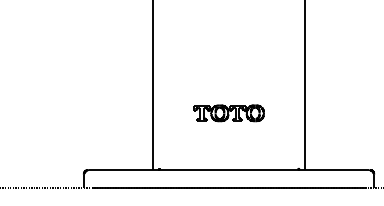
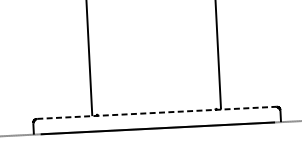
part: (228, 113) -> (153, 64), removed
line: (229, 169) -> (157, 112), solid -> dashed

